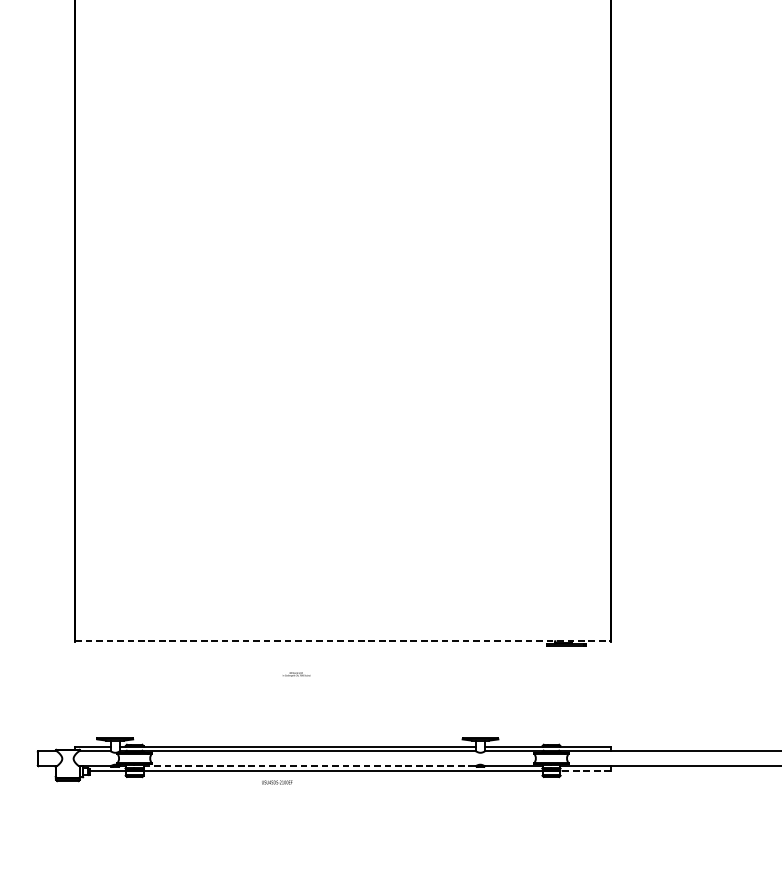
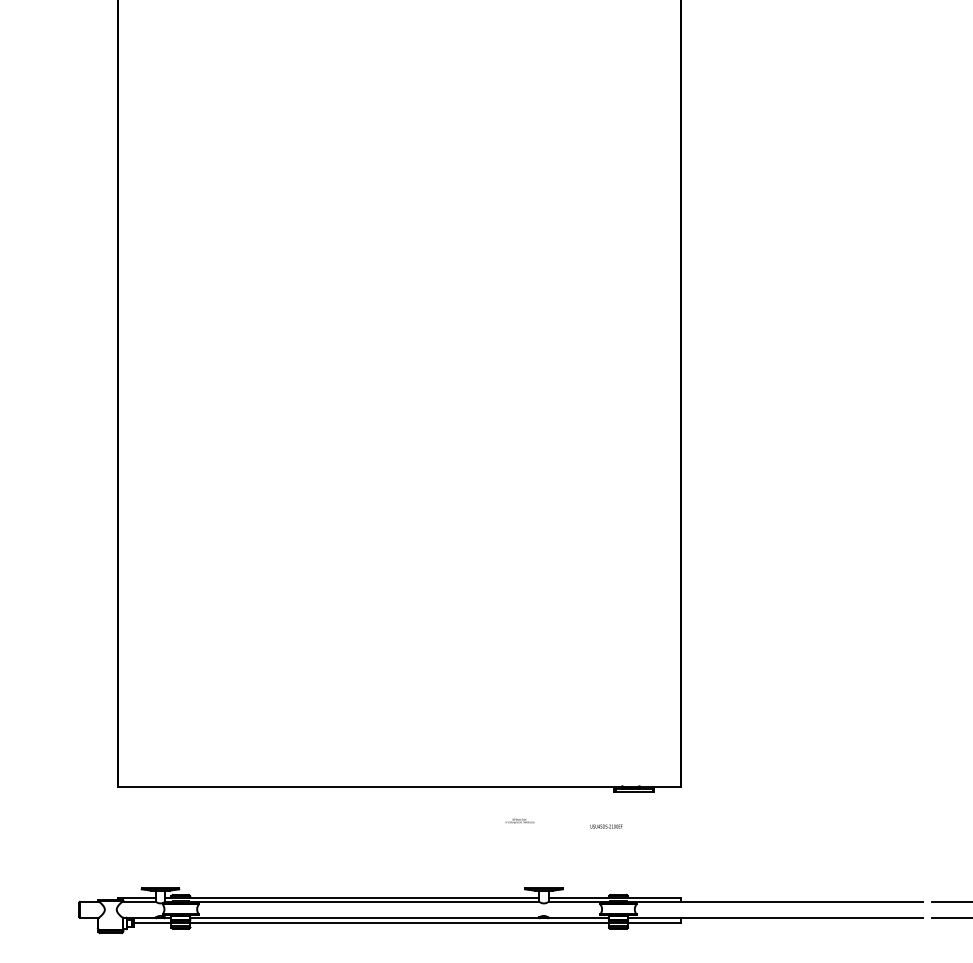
line: (343, 641) -> (400, 786), dashed -> solid
text: (296, 673) -> (519, 820), moved
line: (310, 766) -> (365, 917), dashed -> solid
line: (585, 770) -> (654, 922), dashed -> solid
text: (277, 782) -> (606, 826), moved

